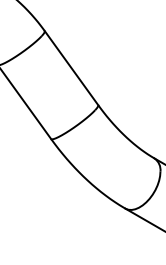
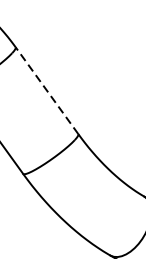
line: (71, 68) -> (47, 91), solid -> dashed

